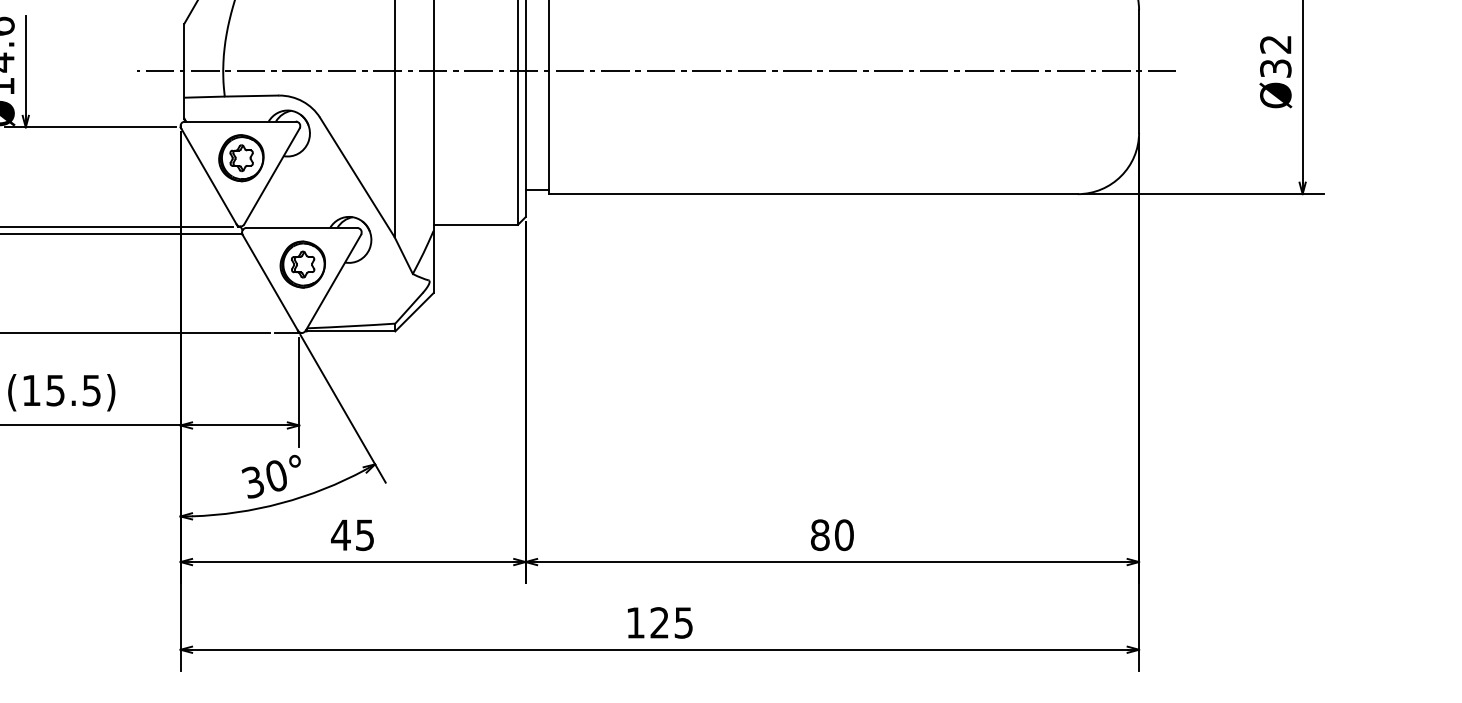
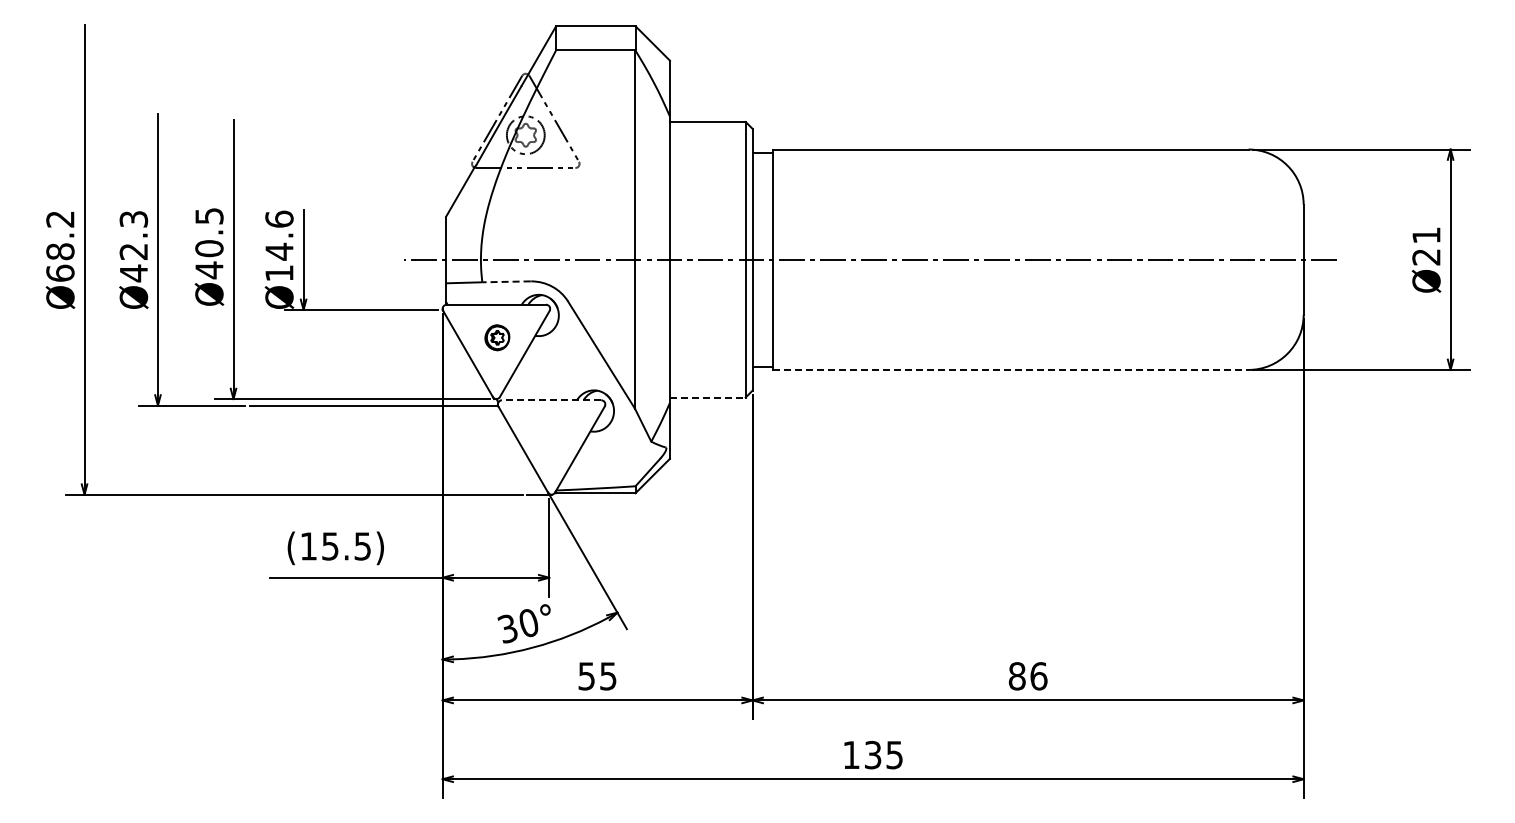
text: (1275, 56) -> (1426, 246), Ø32 -> Ø21
line: (250, 95) -> (505, 281), solid -> dashed
part: (241, 158) -> (497, 337), size x0.6
line: (812, 193) -> (1010, 369), solid -> dashed
line: (475, 224) -> (707, 397), solid -> dashed
line: (301, 228) -> (551, 400), solid -> dashed
part: (302, 263) -> (552, 432), removed
text: (340, 535) -> (586, 676), 45 -> 55
text: (843, 535) -> (1038, 676), 80 -> 86
text: (659, 623) -> (872, 755), 125 -> 135

